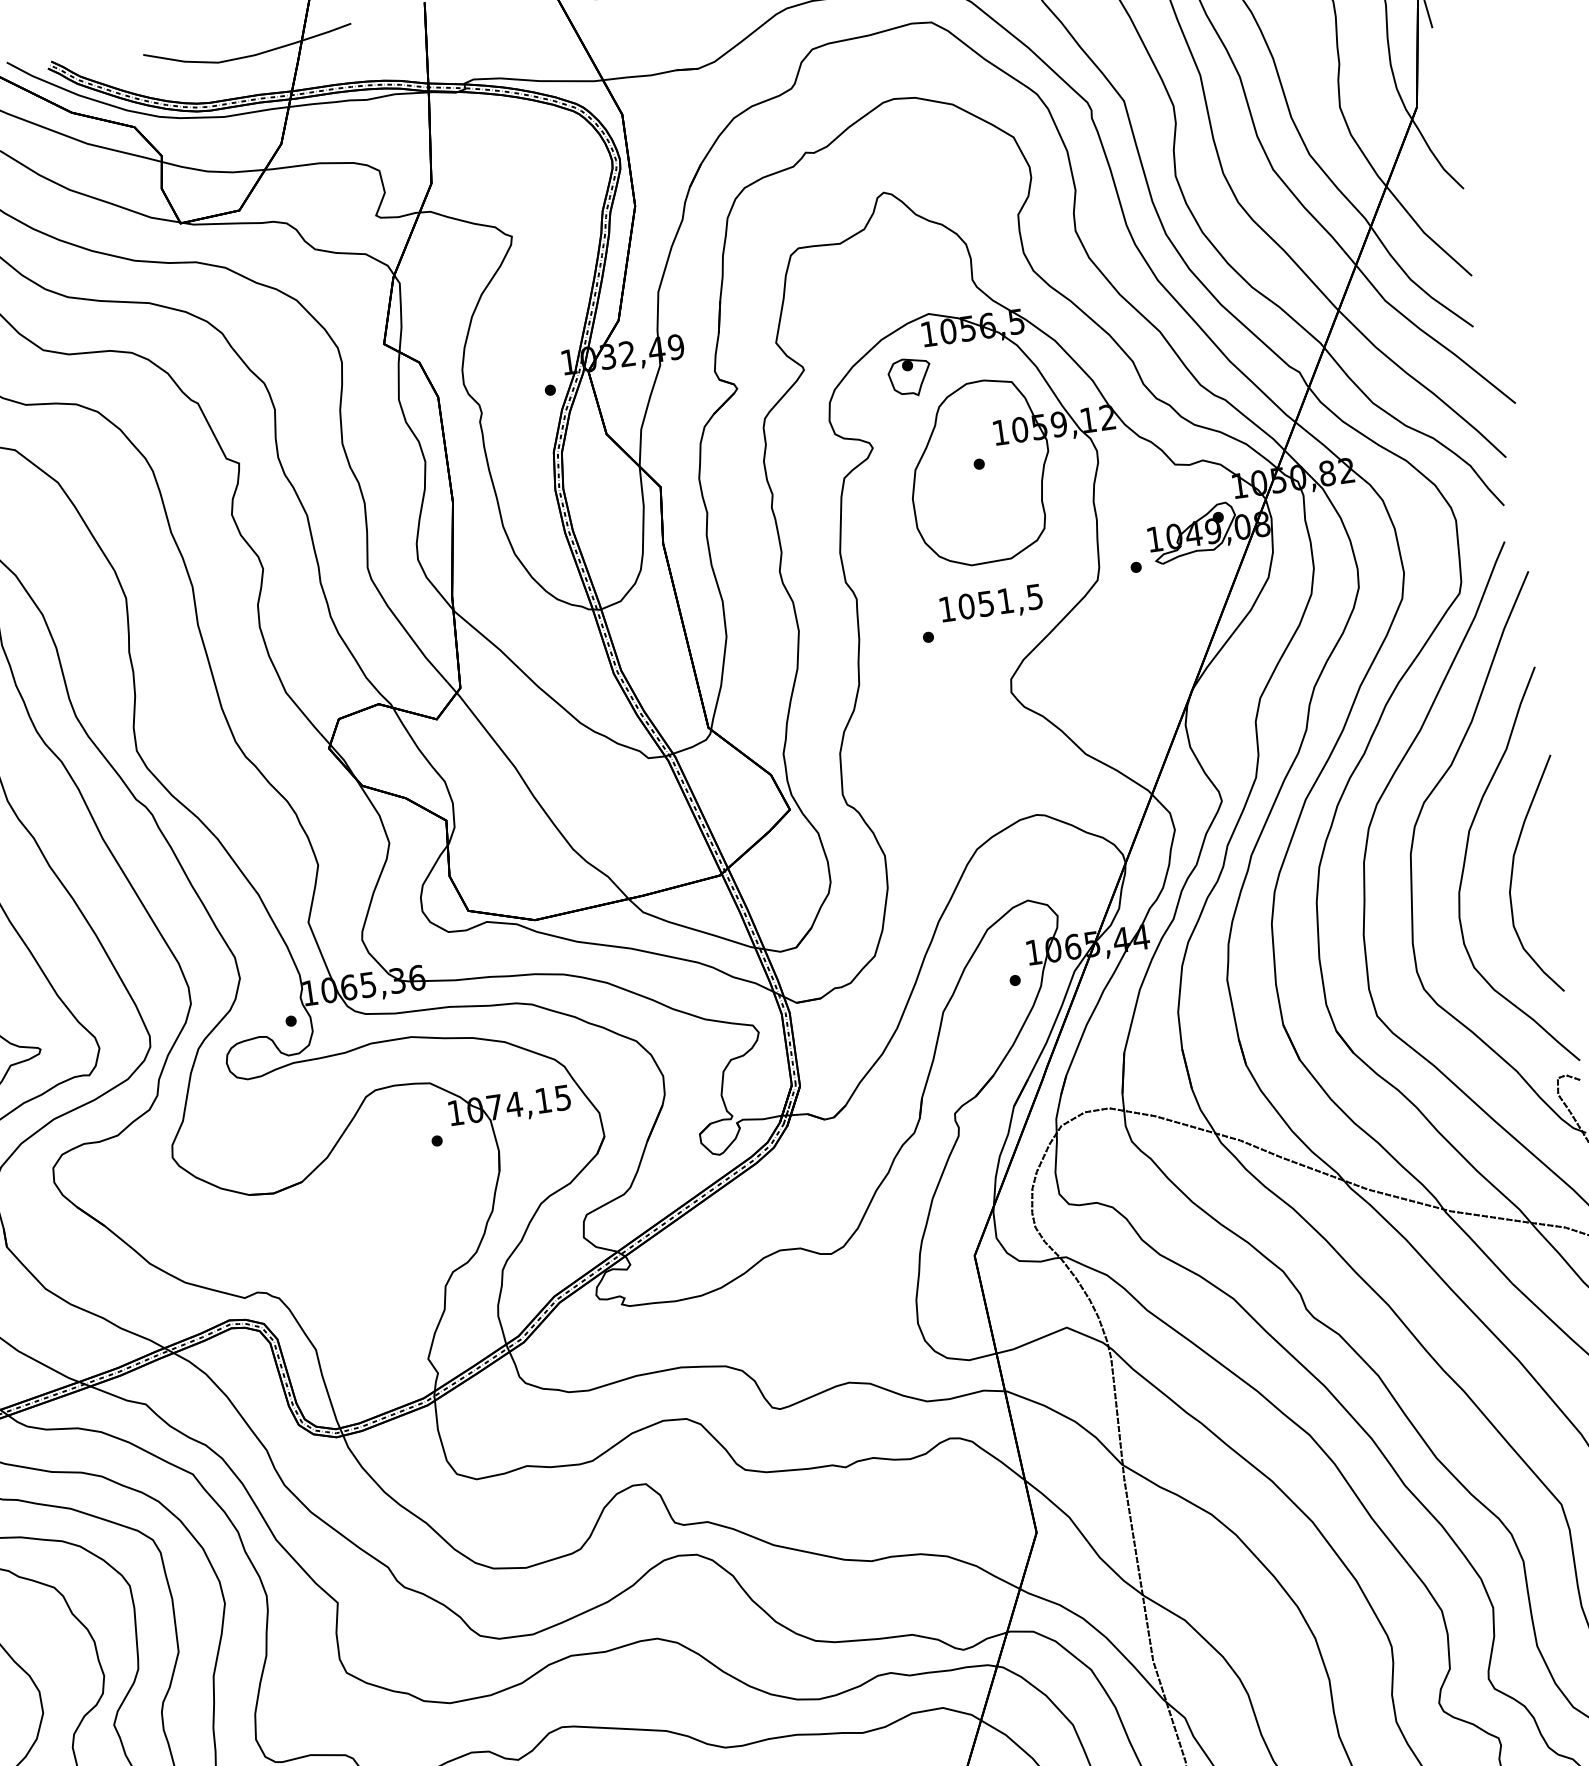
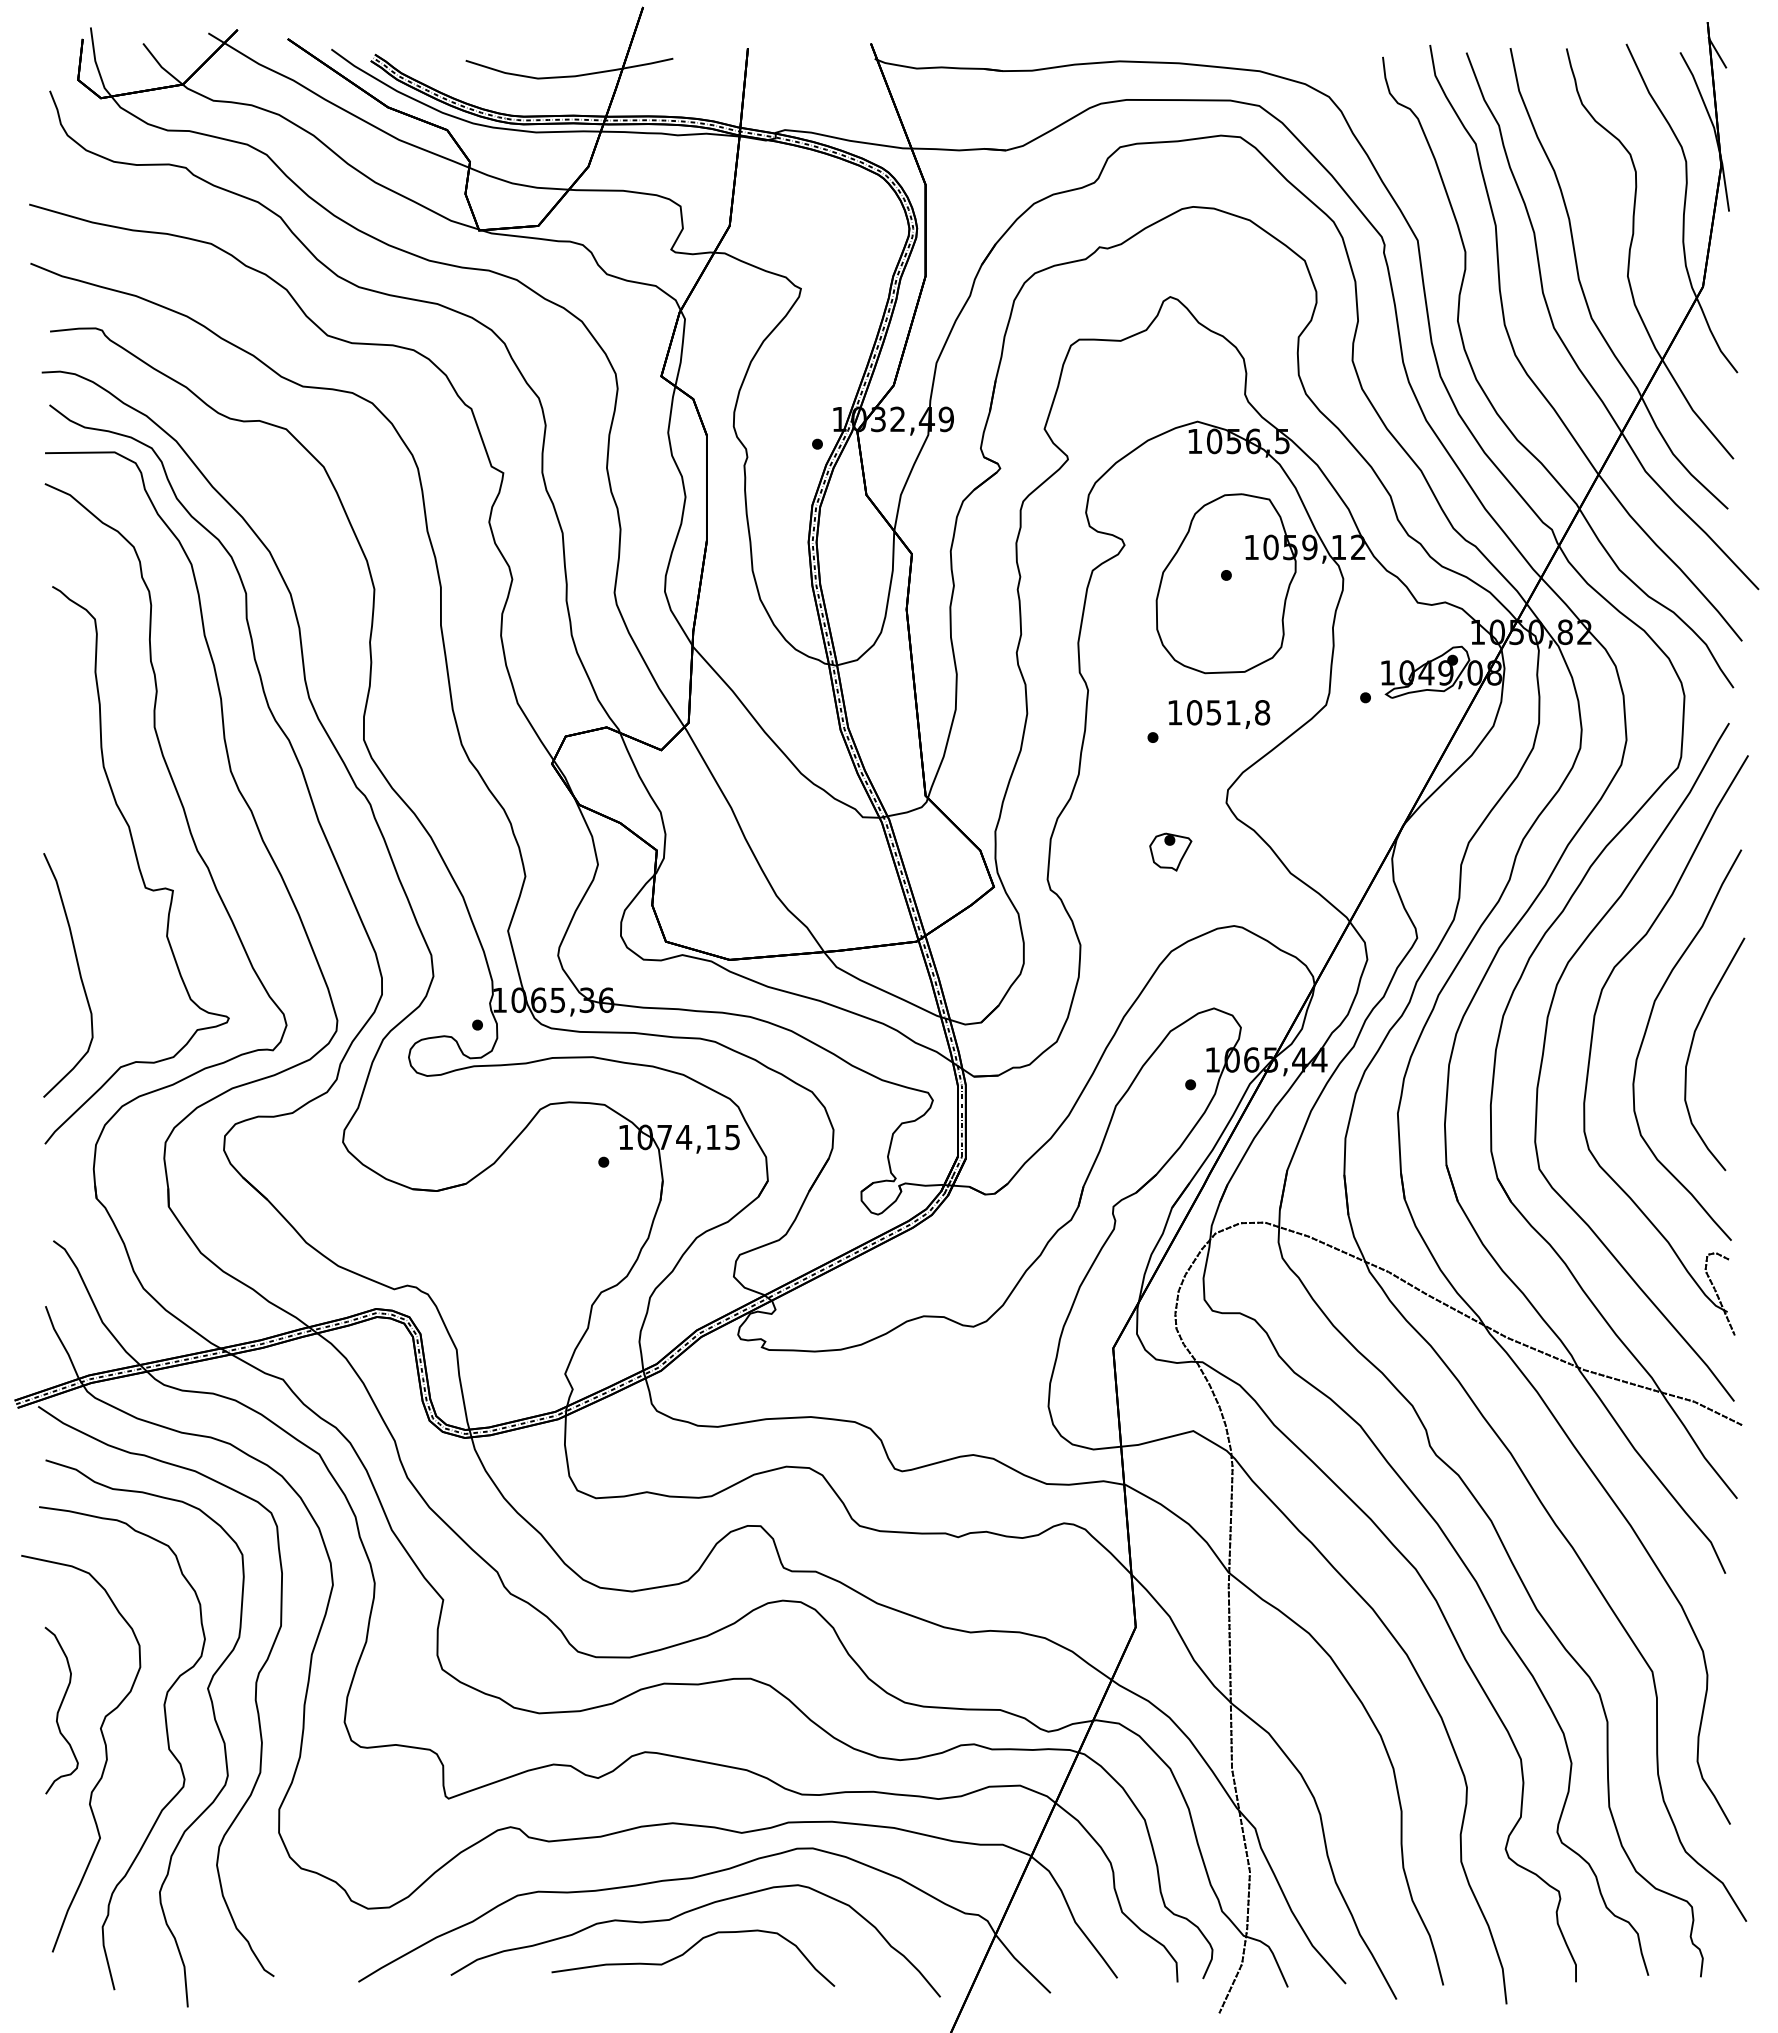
part: (909, 376) -> (1170, 851), moved
text: (1034, 596) -> (1262, 712), 1051,5 -> 1051,8

